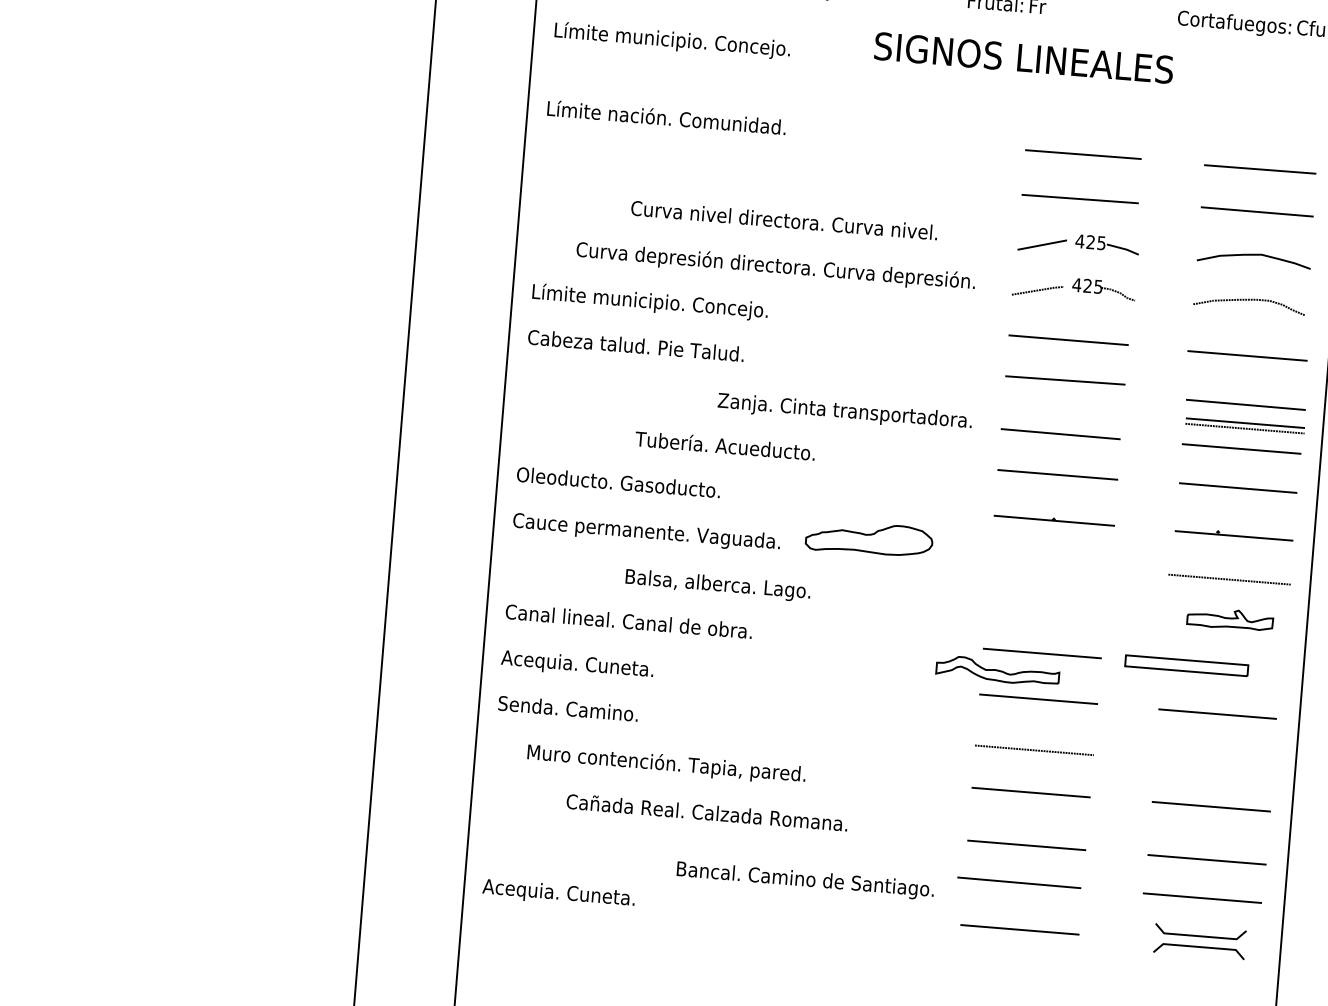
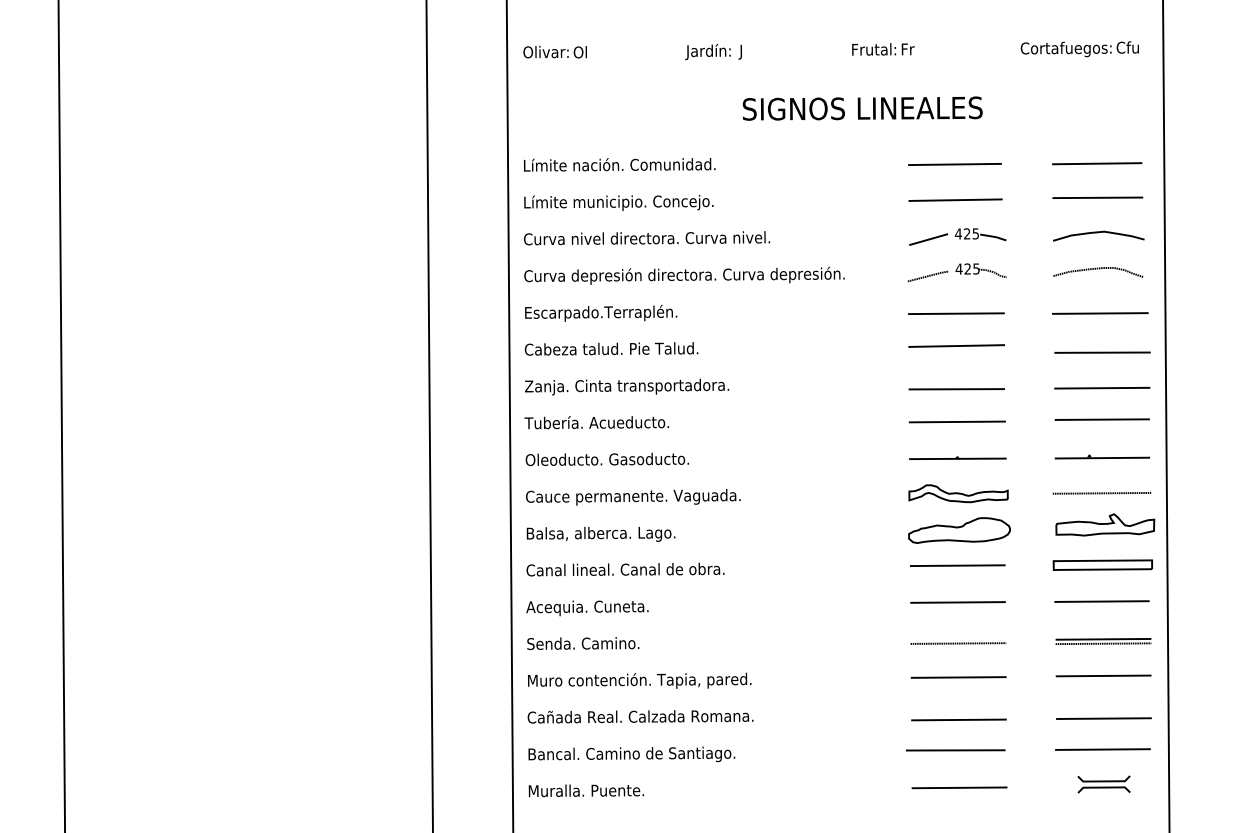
text: (672, 40) -> (618, 202), moved
text: (1023, 57) -> (862, 108), moved
text: (785, 220) -> (647, 238), moved
text: (775, 266) -> (684, 275), moved
text: (651, 301) -> (620, 312), Límite municipio. Concejo. -> Escarpado.Terraplén.
text: (845, 411) -> (627, 386), moved
part: (1245, 425) -> (1103, 641), moved
text: (724, 445) -> (596, 422), moved
part: (869, 538) -> (959, 530), moved
text: (717, 584) -> (600, 533), moved
part: (1230, 618) -> (1105, 524), size x1.43
part: (1186, 664) -> (1102, 564), moved
part: (997, 670) -> (958, 493), moved
text: (666, 763) -> (639, 680), moved
text: (707, 812) -> (640, 716), moved
text: (805, 880) -> (631, 754), moved
text: (558, 894) -> (588, 792), Acequia. Cuneta. -> Muralla. Puente.
part: (1199, 941) -> (1103, 784), size x0.71

